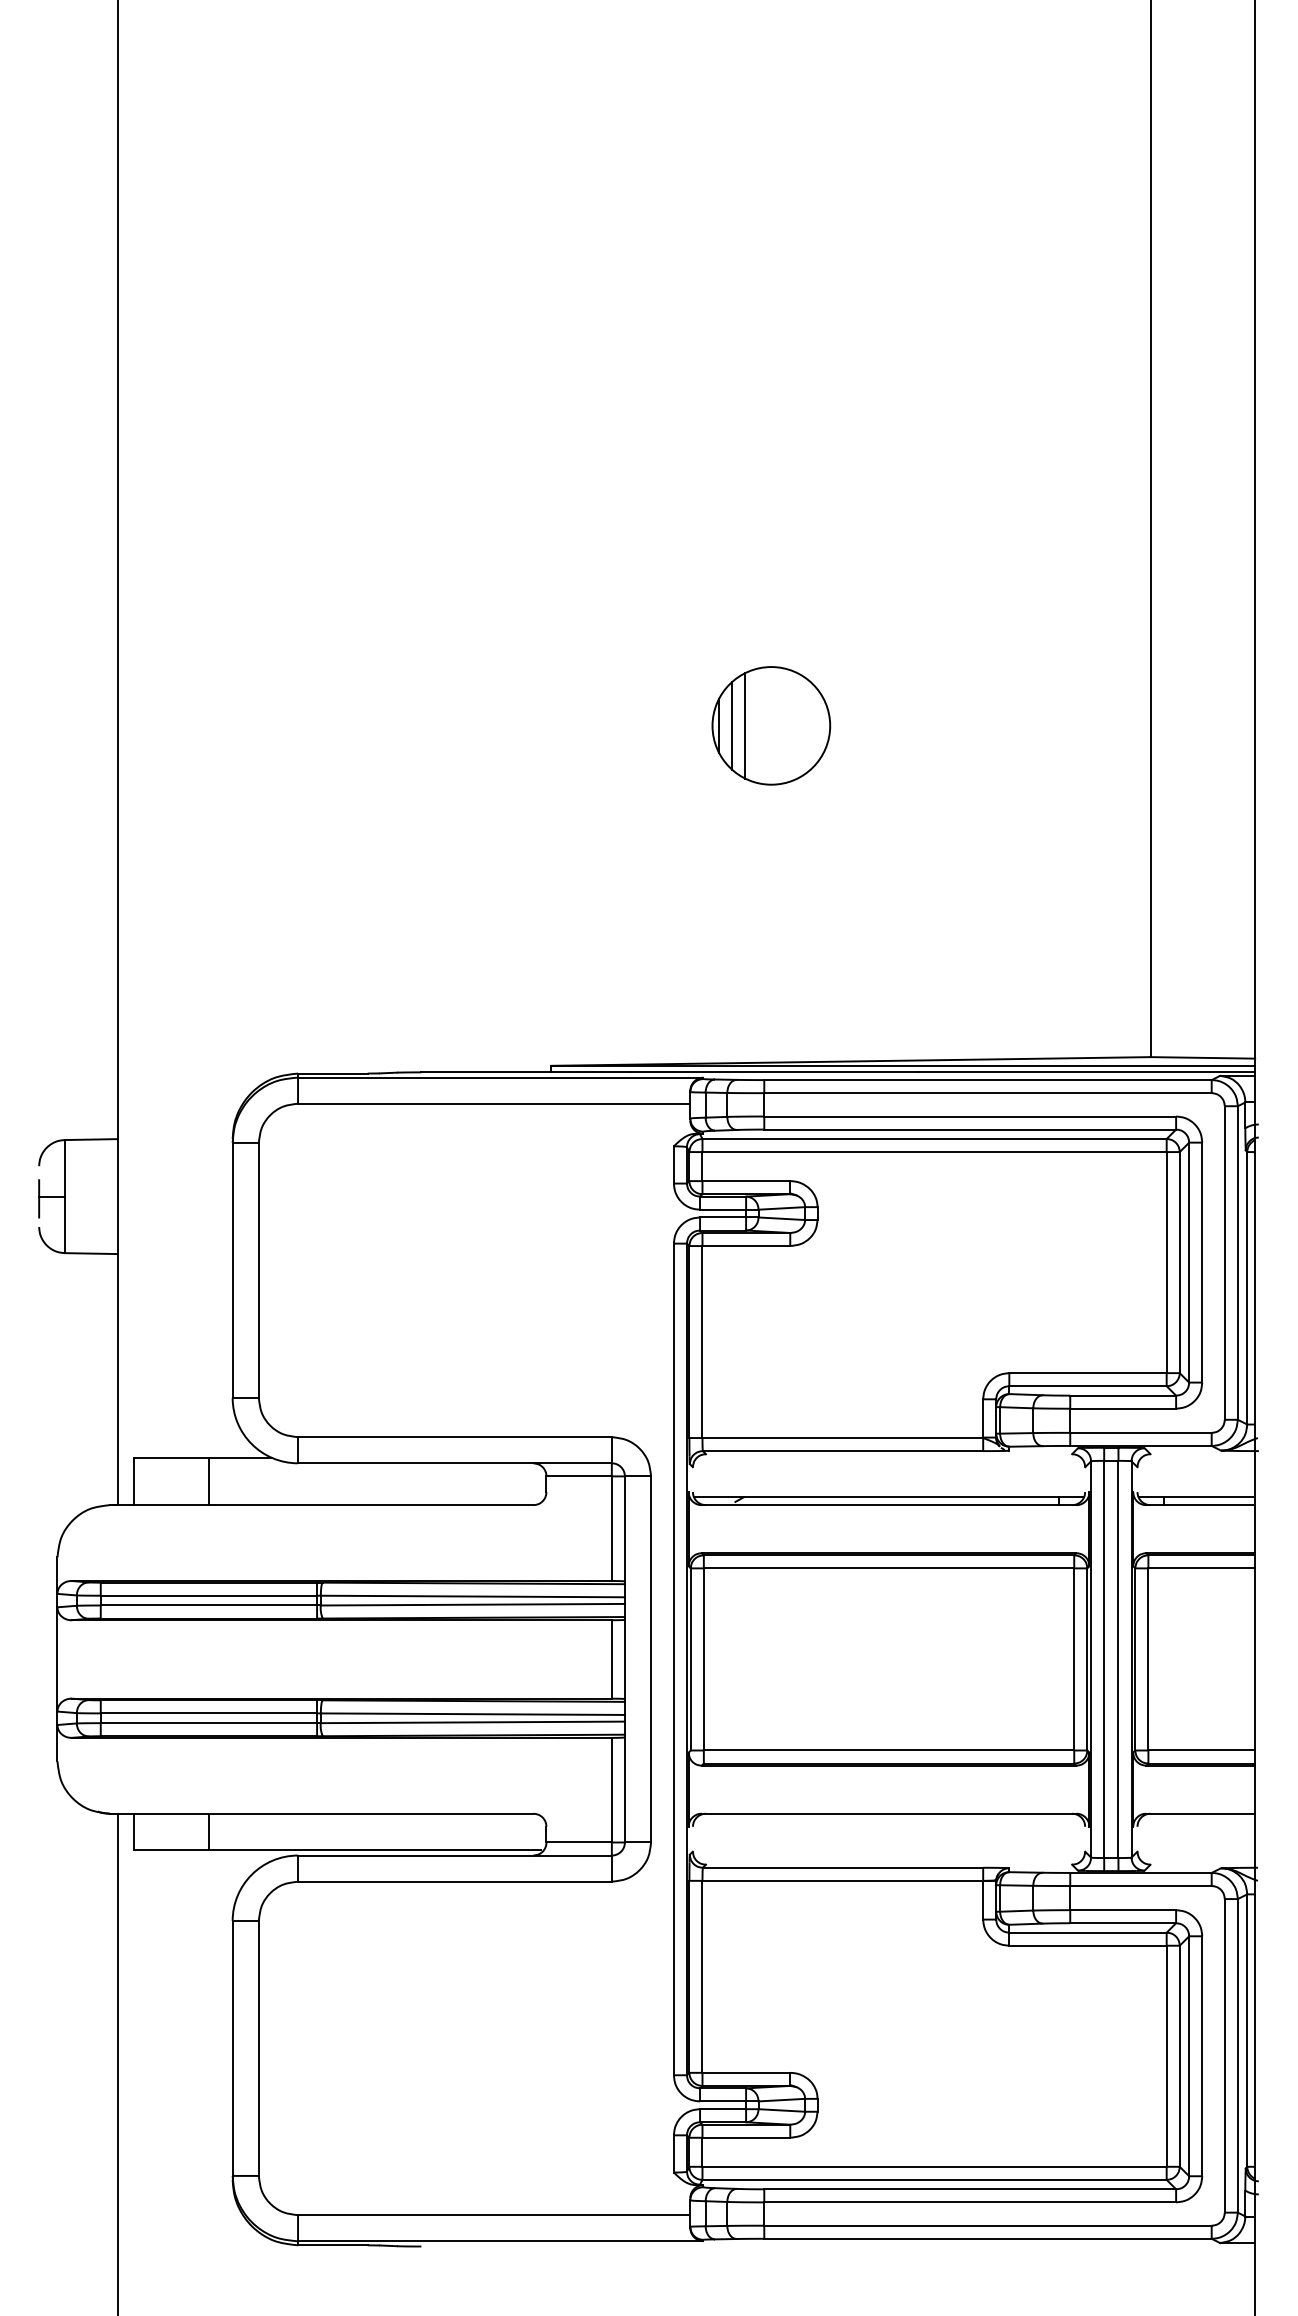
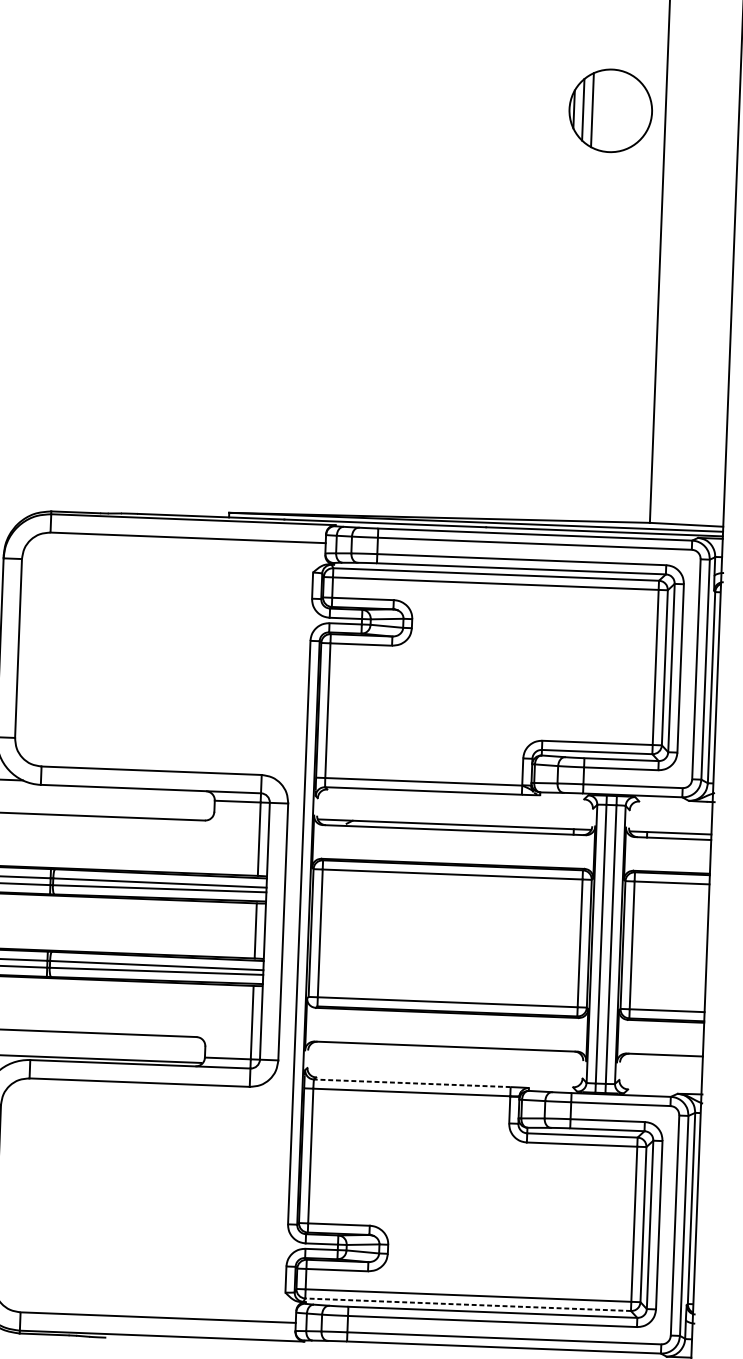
part: (771, 725) -> (610, 110), moved
line: (842, 1867) -> (411, 1083), solid -> dashed
line: (934, 2179) -> (468, 1304), solid -> dashed

